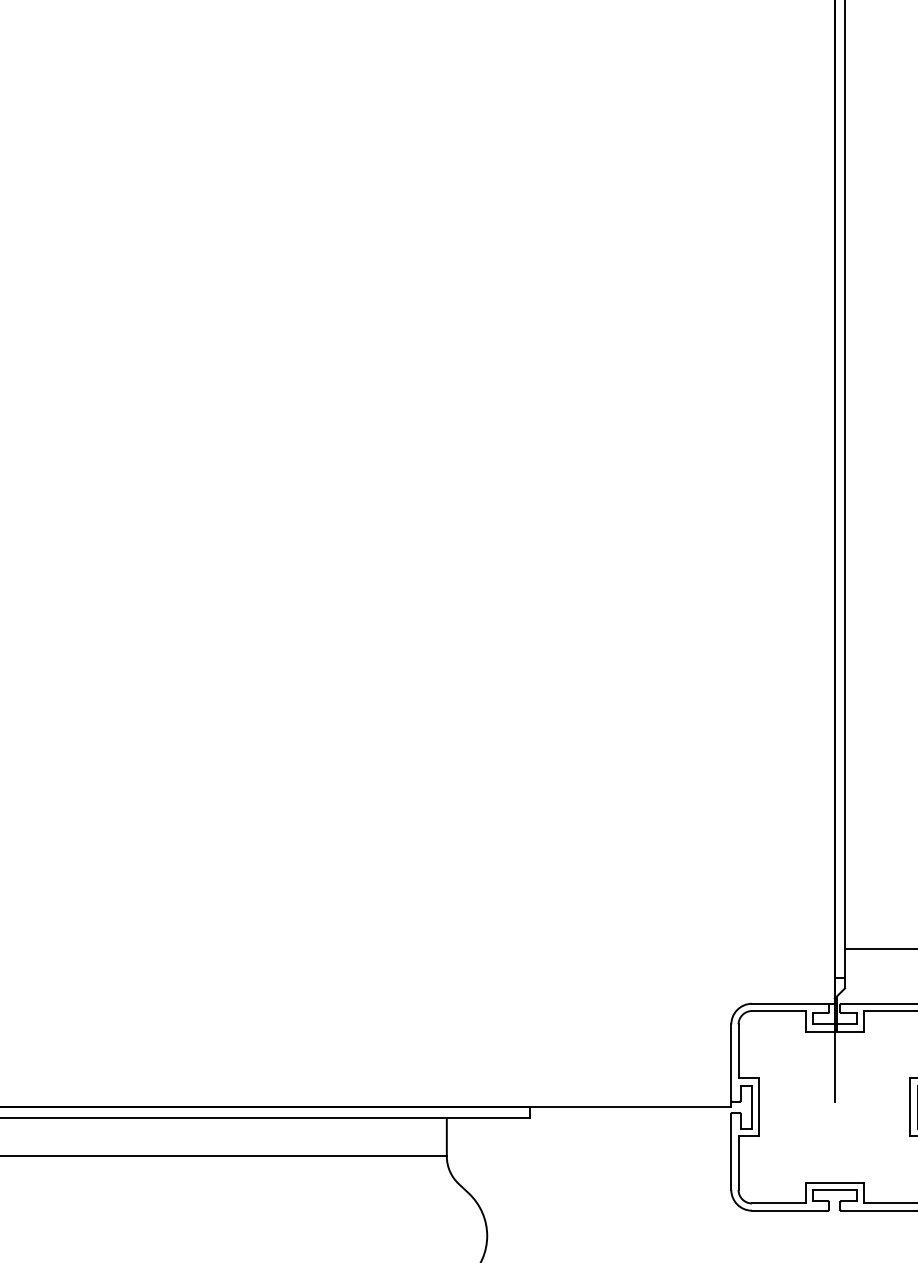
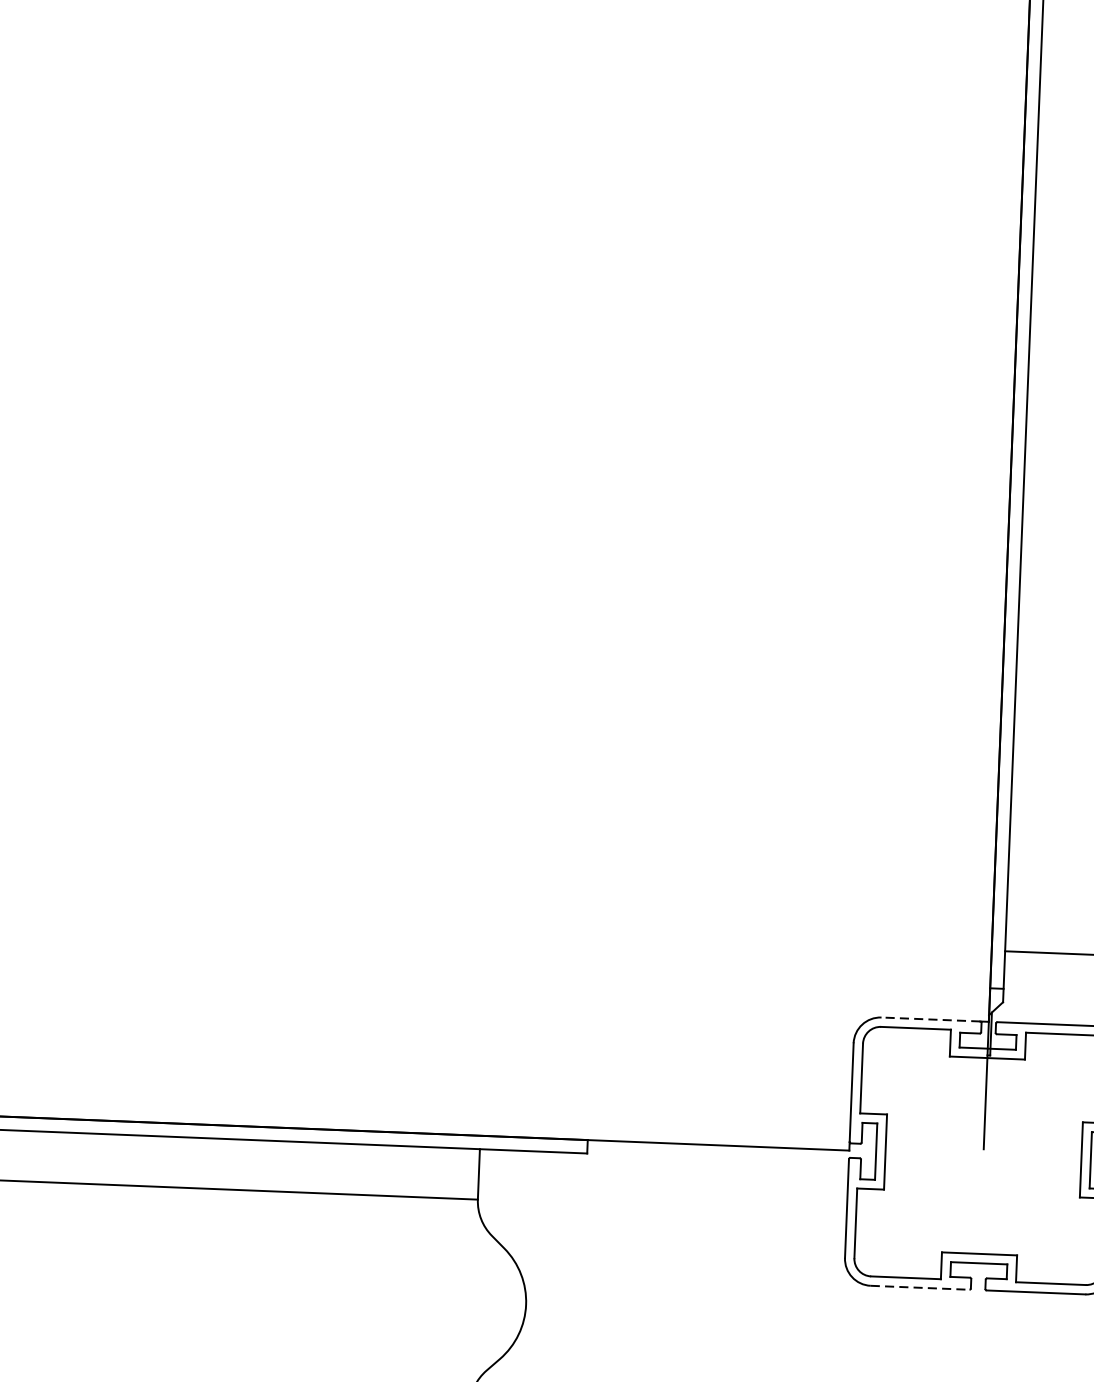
line: (789, 1003) -> (930, 1019), solid -> dashed
line: (790, 1210) -> (920, 1287), solid -> dashed

